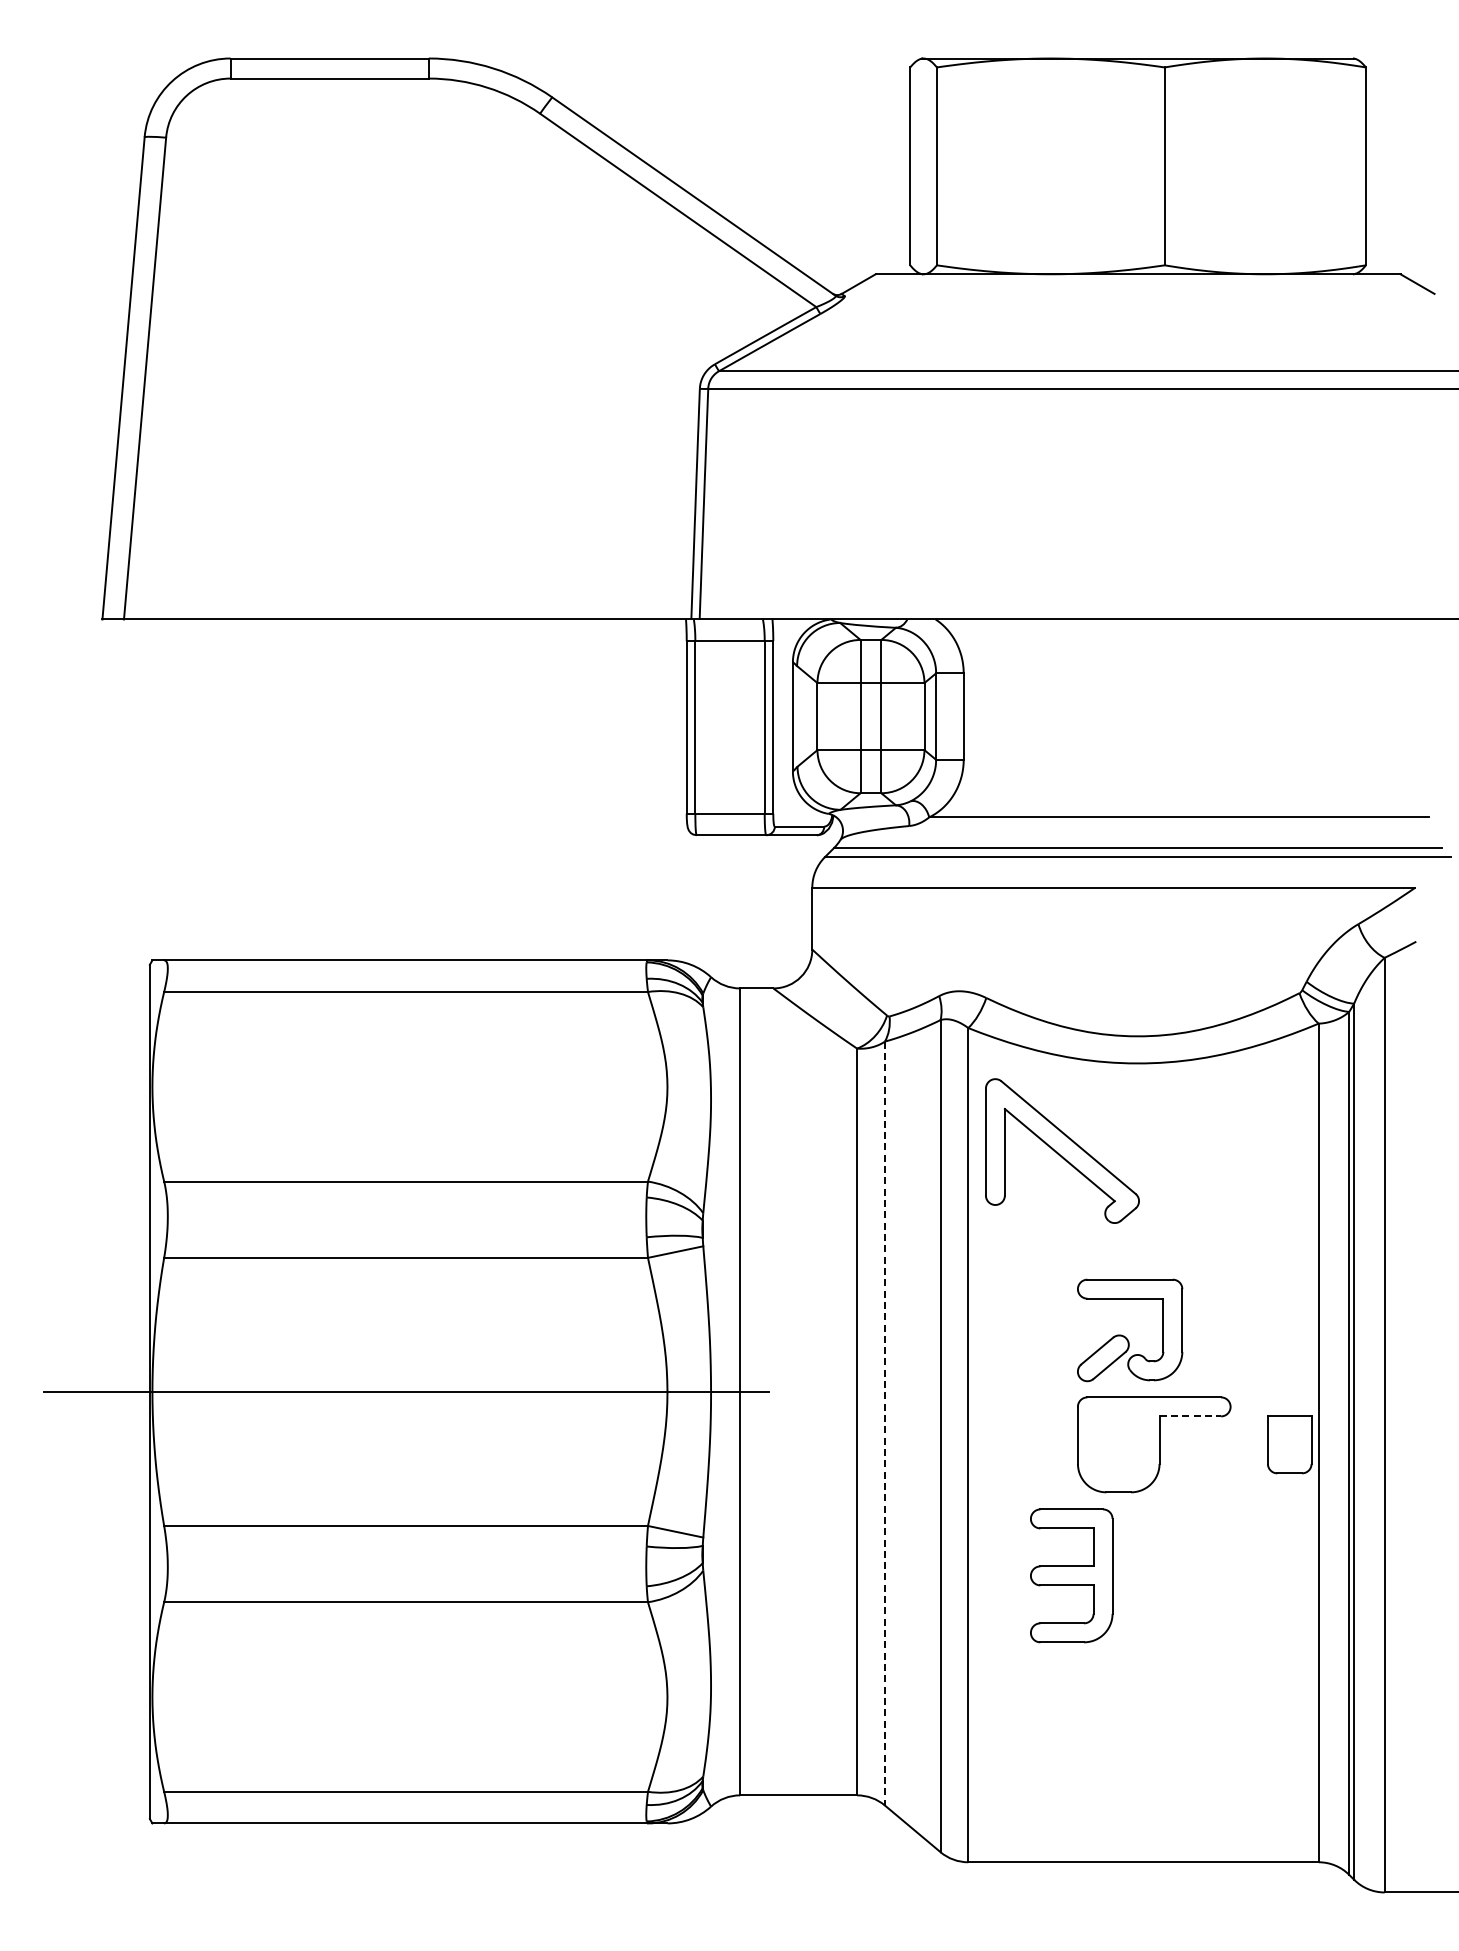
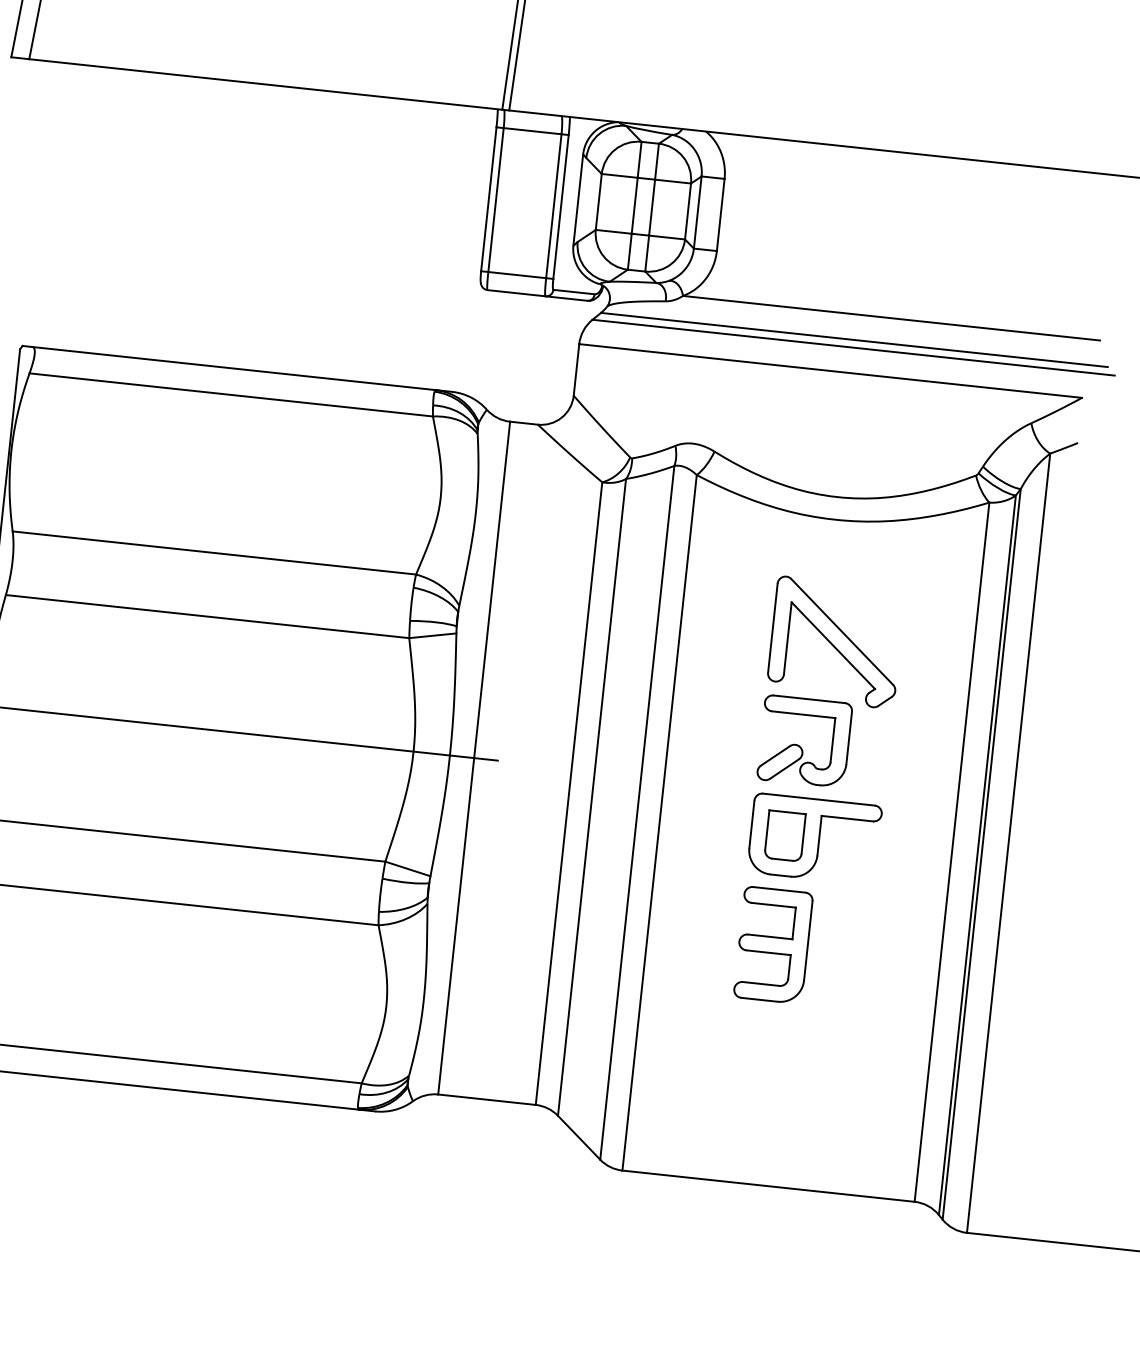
part: (1062, 1150) -> (835, 642), moved
line: (1190, 1416) -> (847, 818), dashed -> solid
line: (884, 1423) -> (591, 797), dashed -> solid
part: (1289, 1444) -> (784, 835), moved
part: (1071, 1575) -> (773, 944), moved

